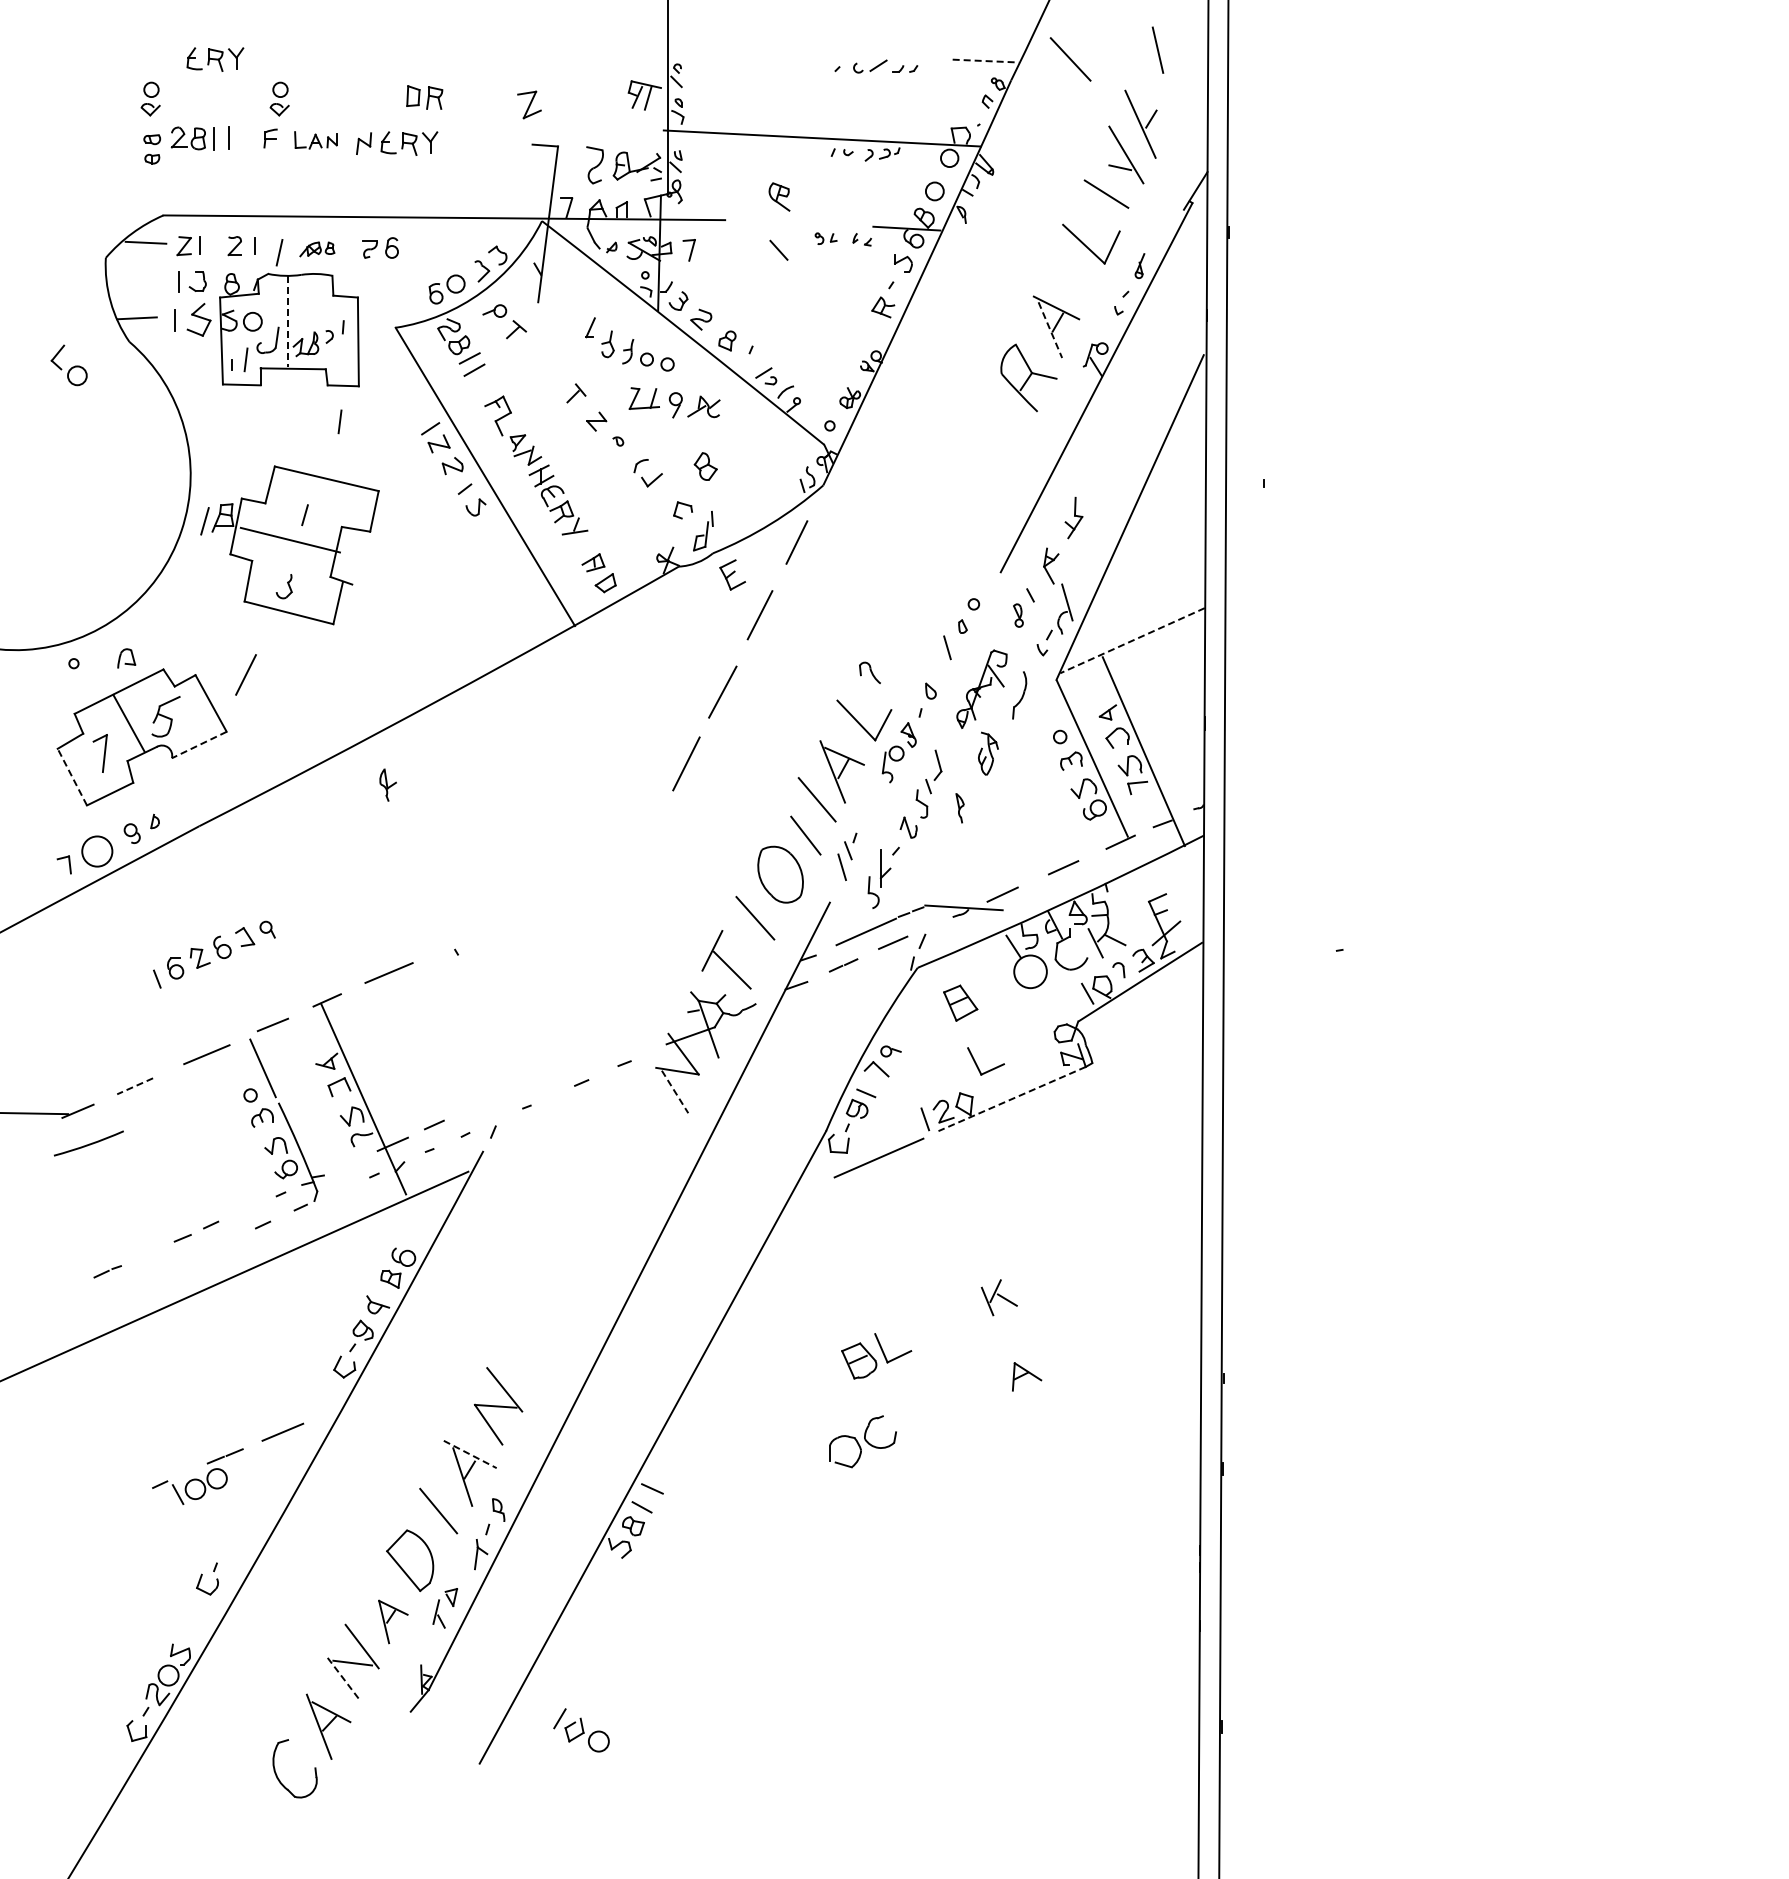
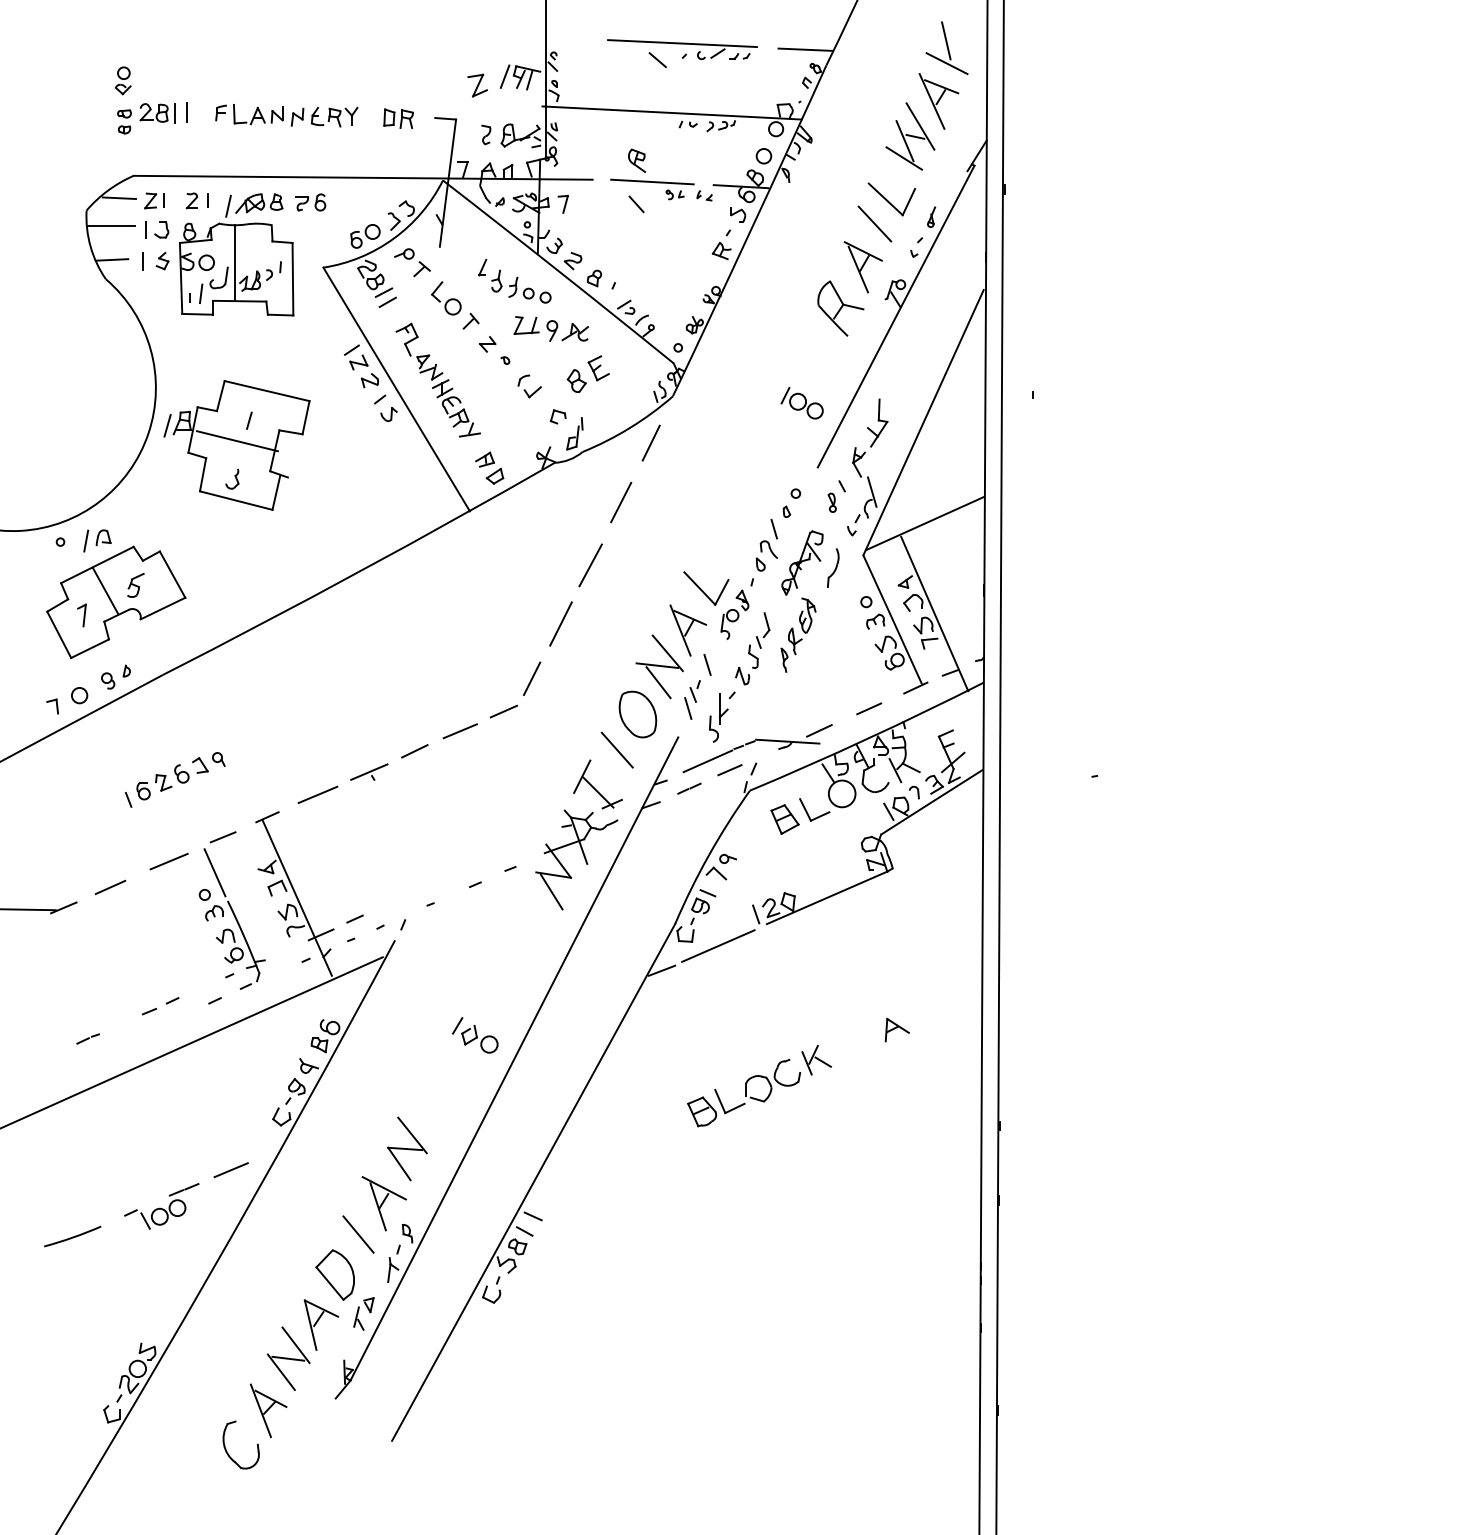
line: (835, 53) -> (682, 43), added
part: (215, 59) -> (176, 48), removed
line: (1070, 59) -> (874, 224), moved
line: (986, 61) -> (806, 50), dashed -> solid
line: (804, 73) -> (657, 59), added
line: (1158, 77) -> (946, 63), added
line: (617, 93) -> (504, 76), added
part: (424, 97) -> (398, 118), moved
part: (279, 98) -> (228, 80), removed
part: (529, 104) -> (477, 85), moved
line: (1152, 106) -> (941, 86), added
part: (315, 140) -> (257, 114), size x1.43
part: (594, 165) -> (485, 135), size x0.62
line: (1107, 172) -> (905, 140), added
line: (797, 222) -> (651, 181), added
part: (317, 249) -> (259, 203), size x1.67
line: (135, 276) -> (110, 225), added
part: (198, 319) -> (162, 260), size x0.62
line: (288, 321) -> (235, 262), dashed -> solid
line: (1050, 330) -> (858, 269), dashed -> solid
part: (68, 365) -> (445, 298), moved
line: (339, 421) -> (277, 344), removed
part: (981, 493) -> (802, 403), added
part: (1073, 517) -> (877, 422), size x1.43
part: (732, 574) -> (598, 367), moved
line: (1132, 640) -> (925, 523), dashed -> solid
line: (105, 662) -> (86, 541), added
part: (869, 672) -> (768, 549), moved
line: (245, 674) -> (531, 678), moved
part: (165, 716) -> (135, 585), size x0.71
line: (198, 745) -> (162, 608), dashed -> solid
part: (99, 753) -> (81, 615), size x0.71
line: (72, 777) -> (59, 635), dashed -> solid
part: (387, 784) -> (794, 640), moved
line: (865, 813) -> (707, 664), added
line: (803, 814) -> (656, 665), added
circle: (96, 851) -> (78, 695), size x0.62
line: (616, 871) -> (503, 711), added
line: (562, 894) -> (459, 730), added
line: (507, 919) -> (414, 751), added
line: (451, 944) -> (369, 771), added
line: (749, 984) -> (612, 804), added
part: (977, 1064) -> (807, 812), moved
line: (135, 1086) -> (110, 887), dashed -> solid
line: (675, 1092) -> (552, 892), dashed -> solid
line: (1011, 1099) -> (826, 898), dashed -> solid
arc: (89, 1143) -> (73, 1236), moved
line: (810, 1188) -> (662, 970), added
part: (1027, 1376) -> (897, 1029), moved
part: (862, 1441) -> (772, 1080), moved
line: (470, 1454) -> (384, 1188), dashed -> solid
part: (207, 1578) -> (491, 1289), moved
part: (393, 1621) -> (321, 1324), size x1.43
line: (344, 1680) -> (281, 1372), dashed -> solid
part: (581, 1730) -> (475, 1035), moved

